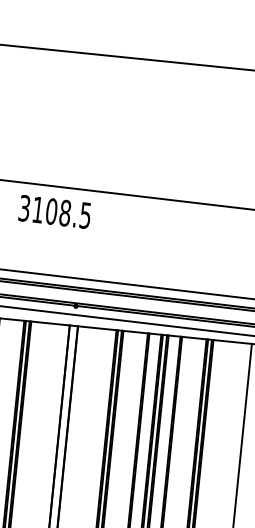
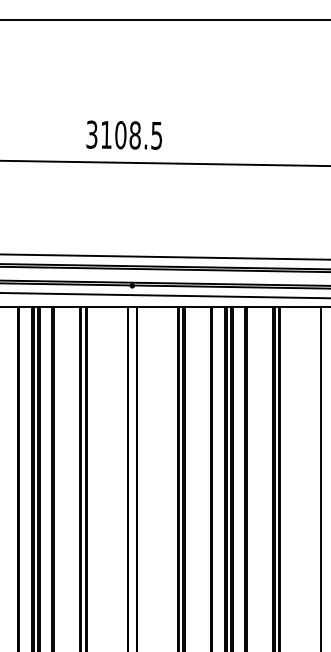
text: (54, 211) -> (123, 134), moved

